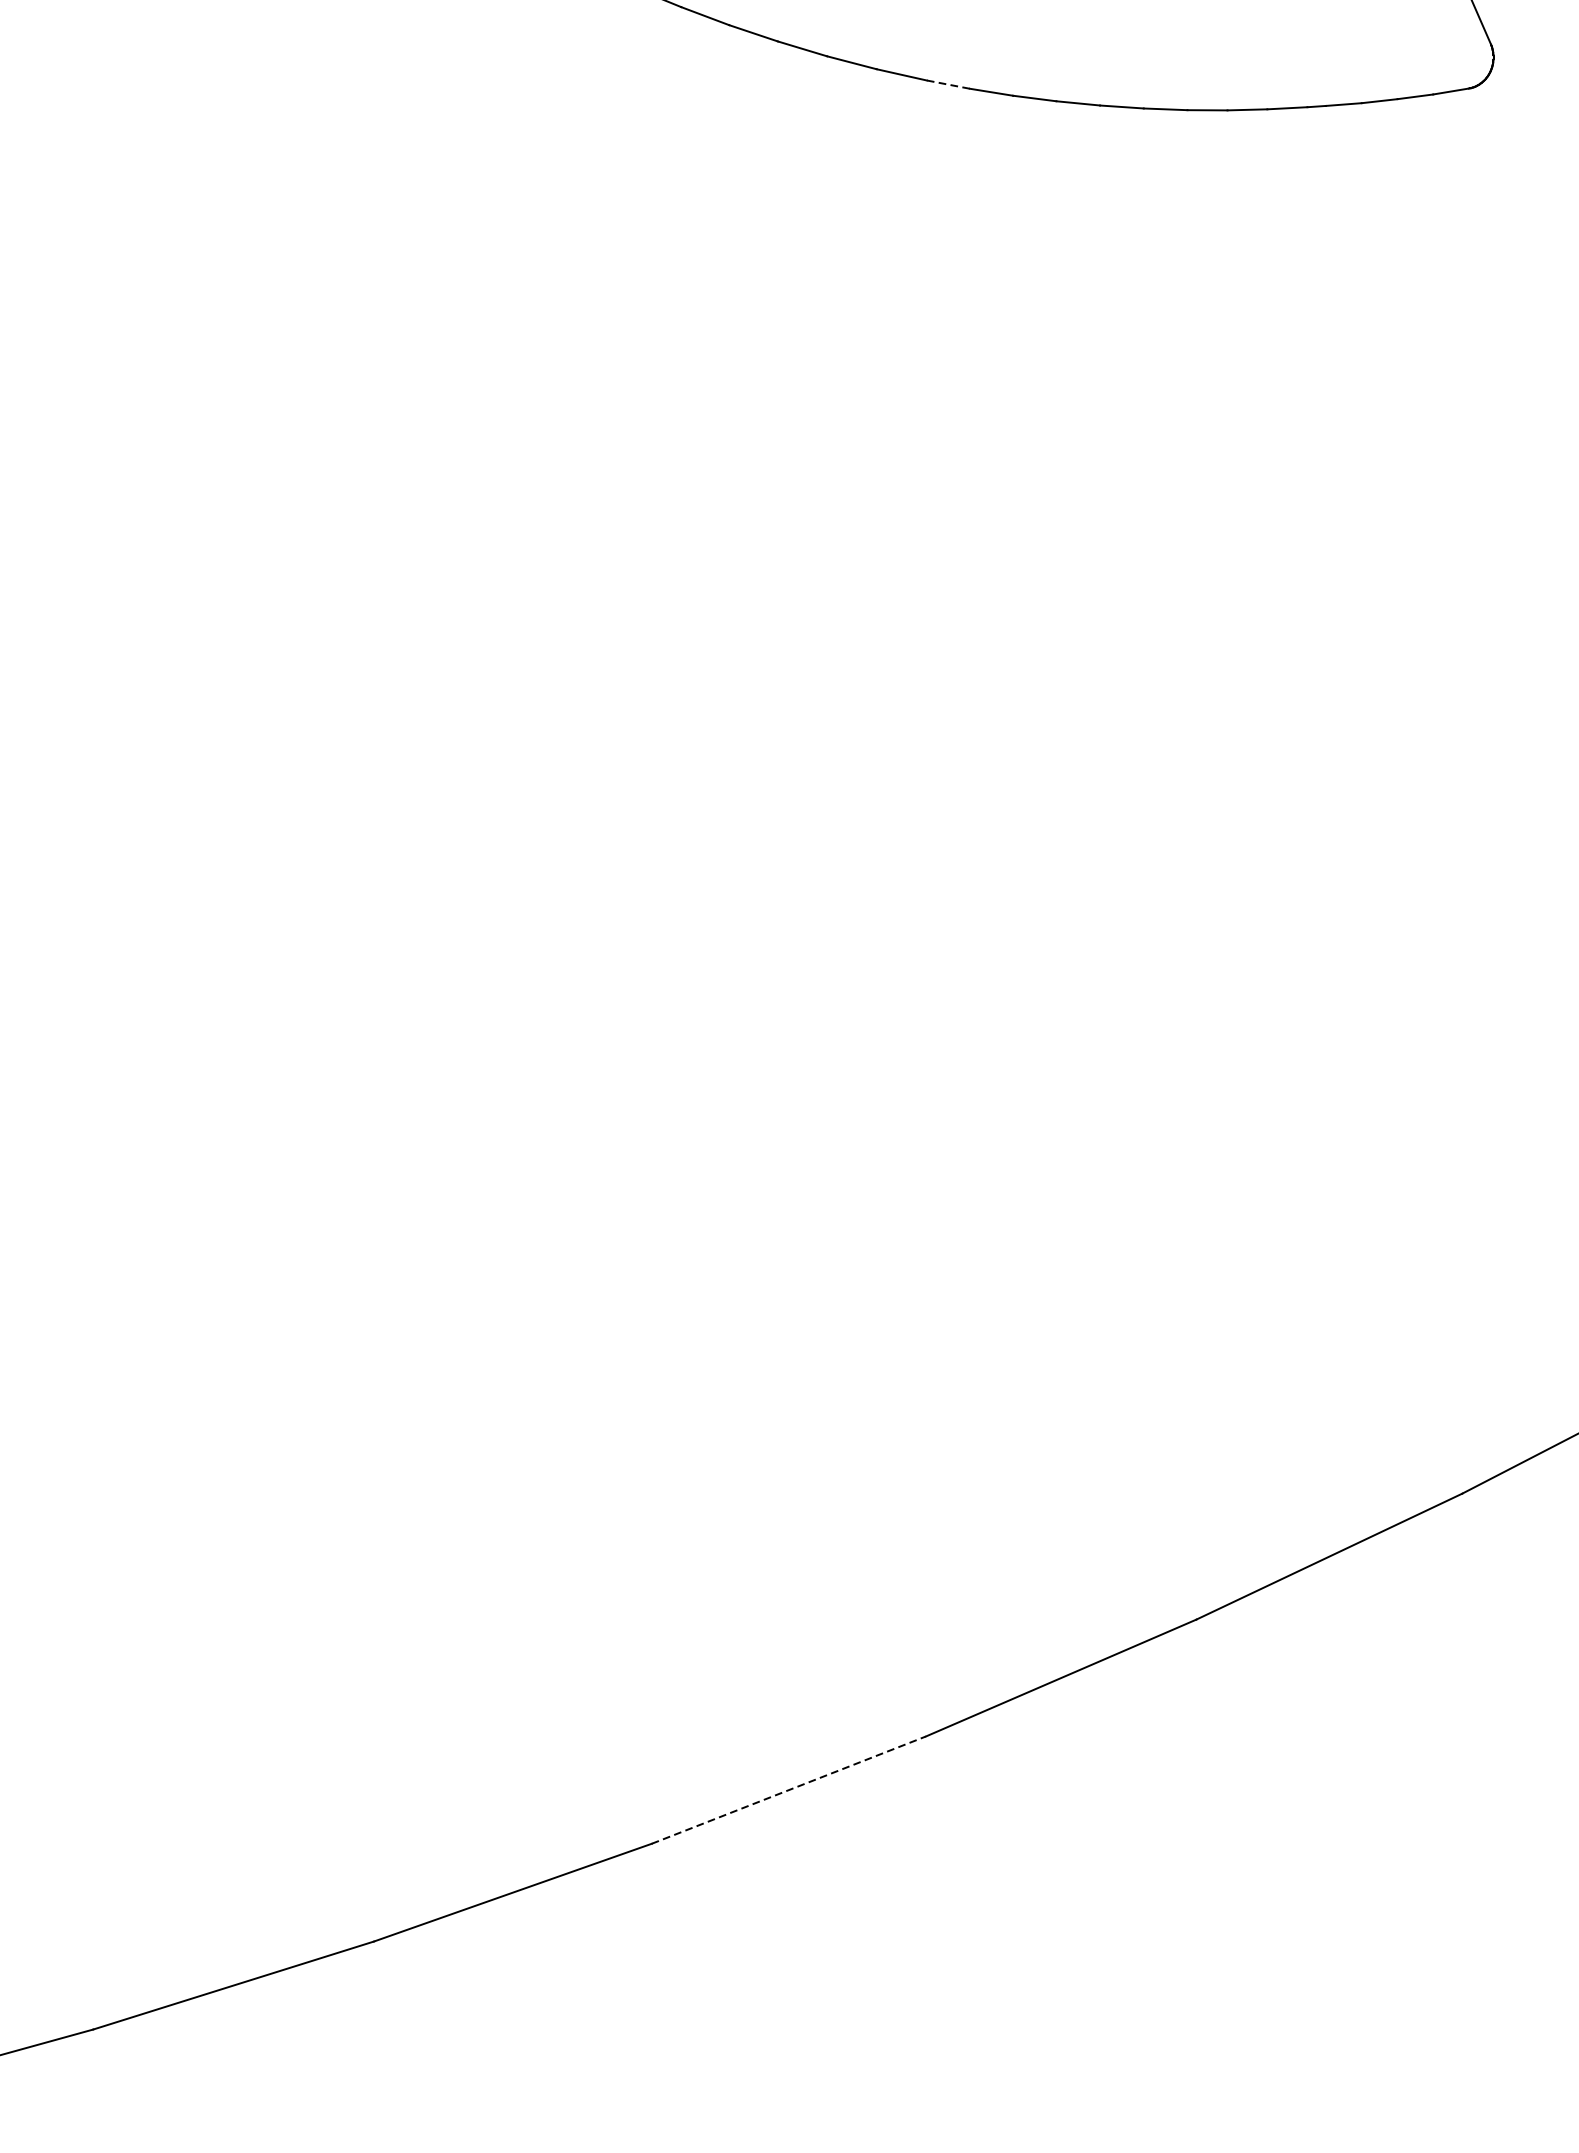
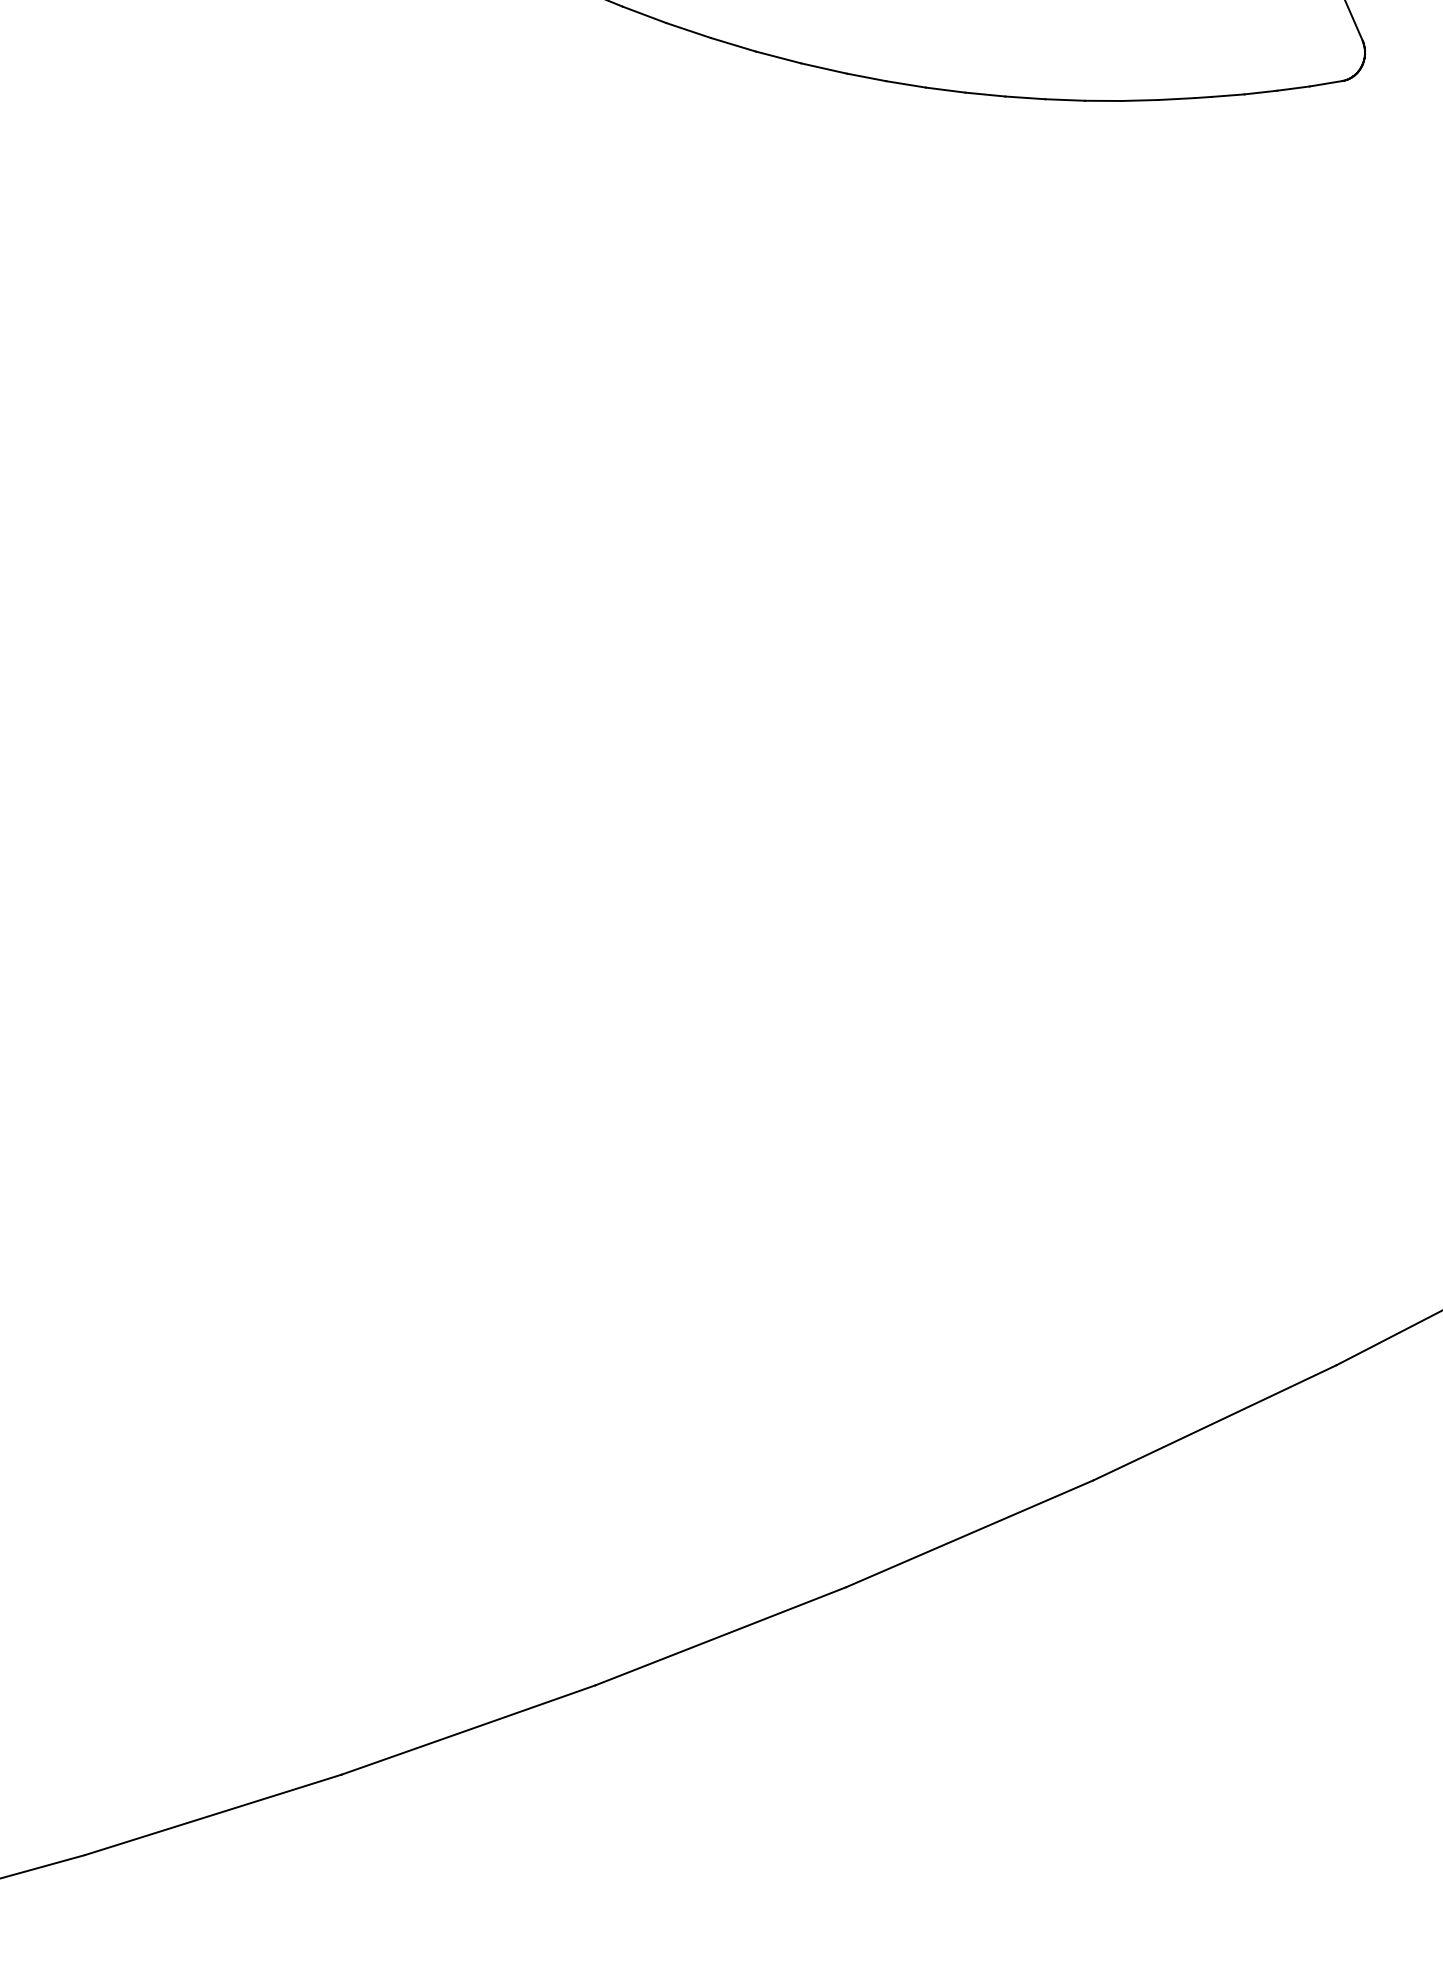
line: (948, 84) -> (866, 77), dashed -> solid
line: (788, 1790) -> (720, 1636), dashed -> solid

